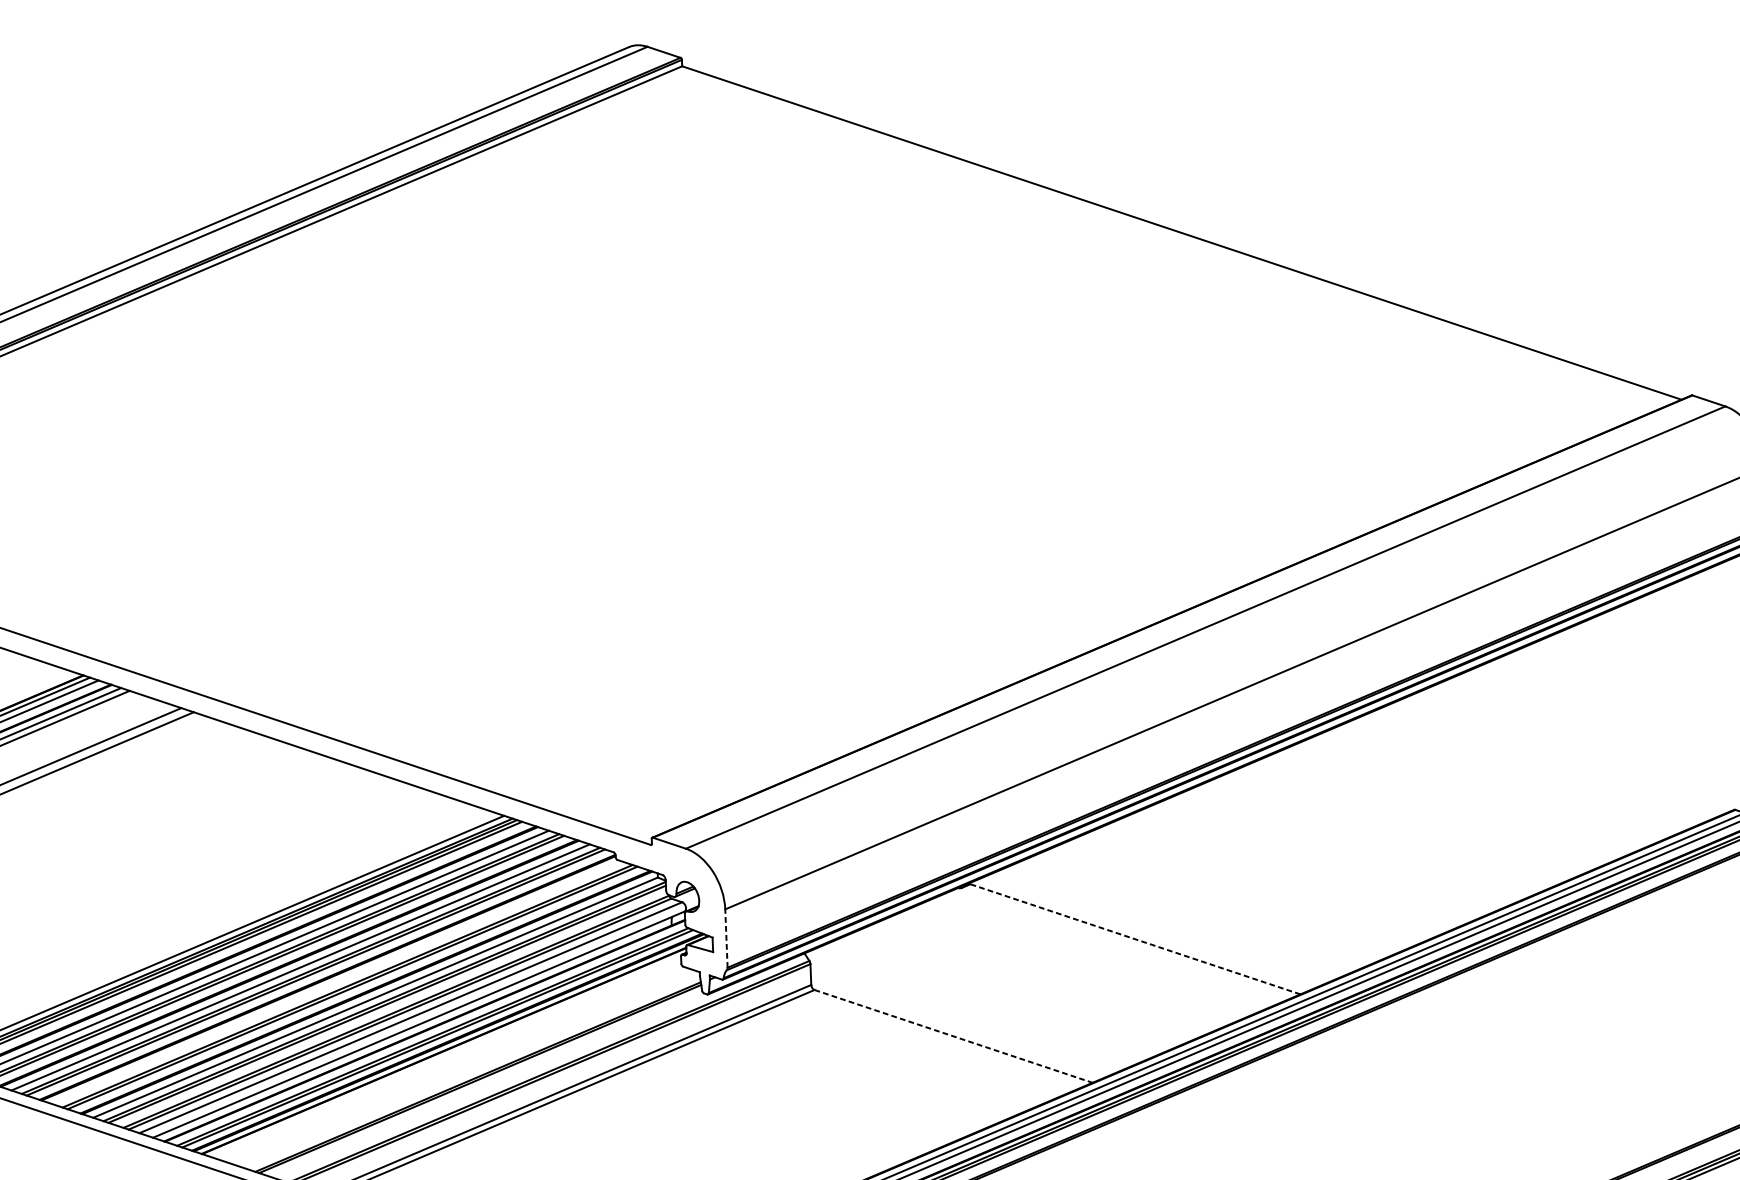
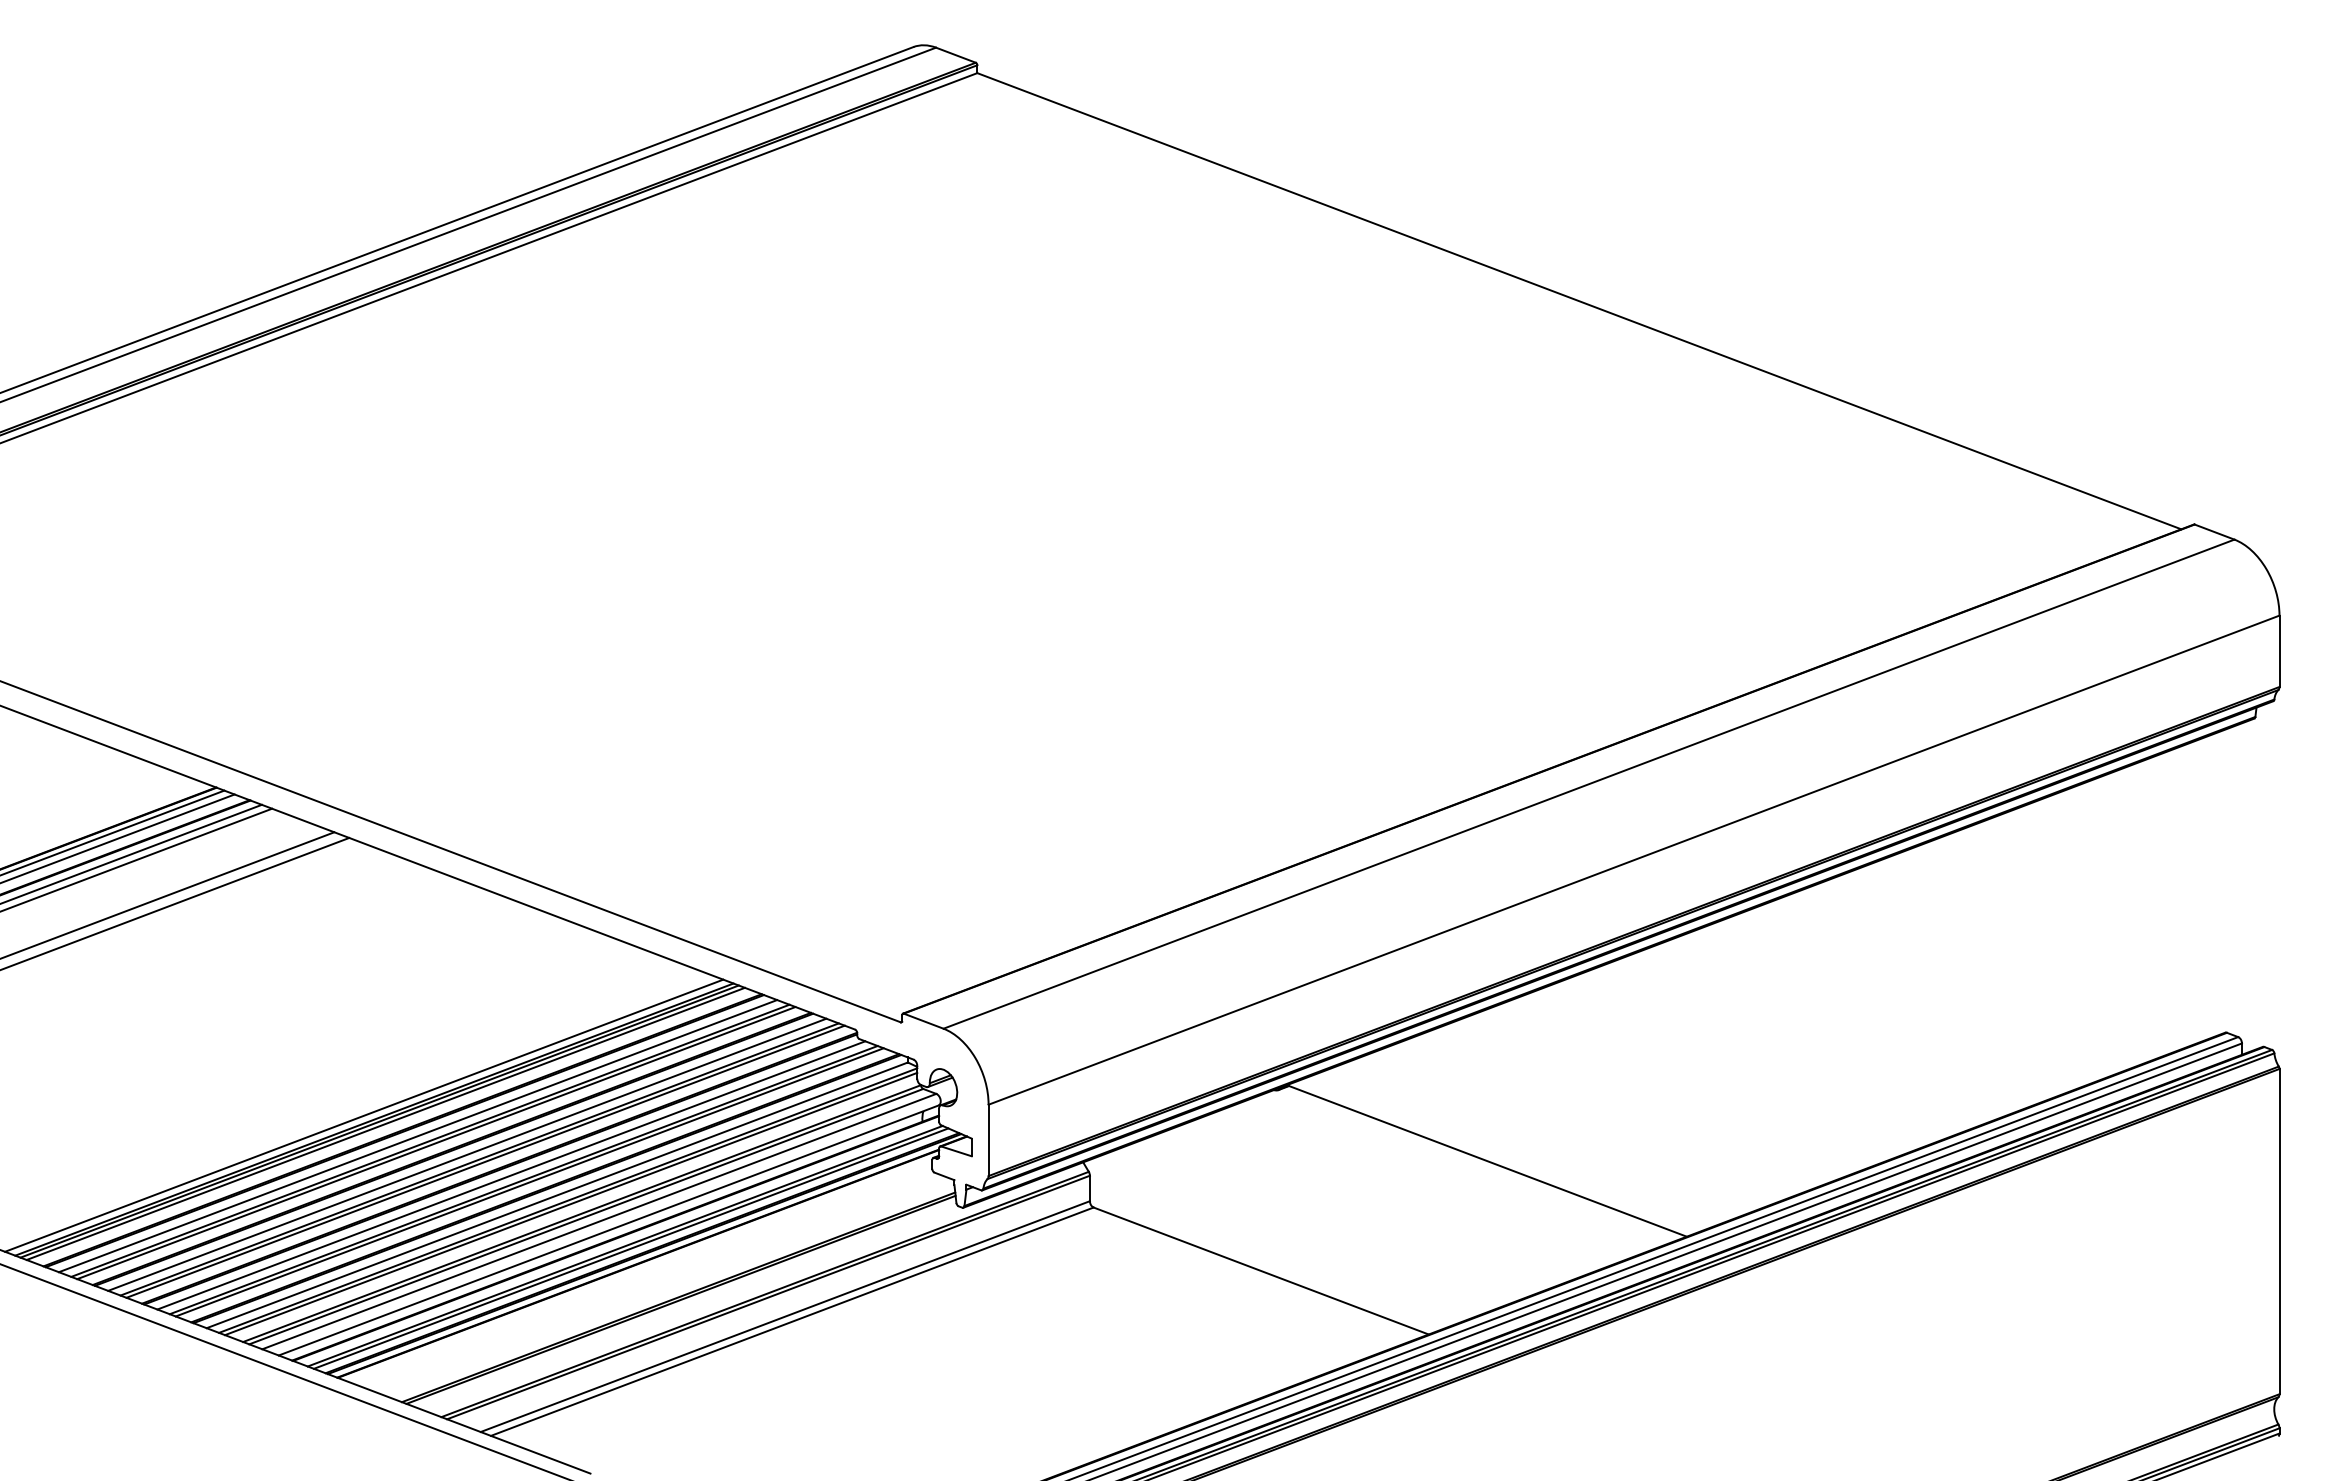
line: (726, 938) -> (988, 1140), dashed -> solid
line: (1135, 939) -> (1487, 1161), dashed -> solid
line: (337, 982) -> (511, 1175), added
line: (953, 1036) -> (1261, 1271), dashed -> solid

